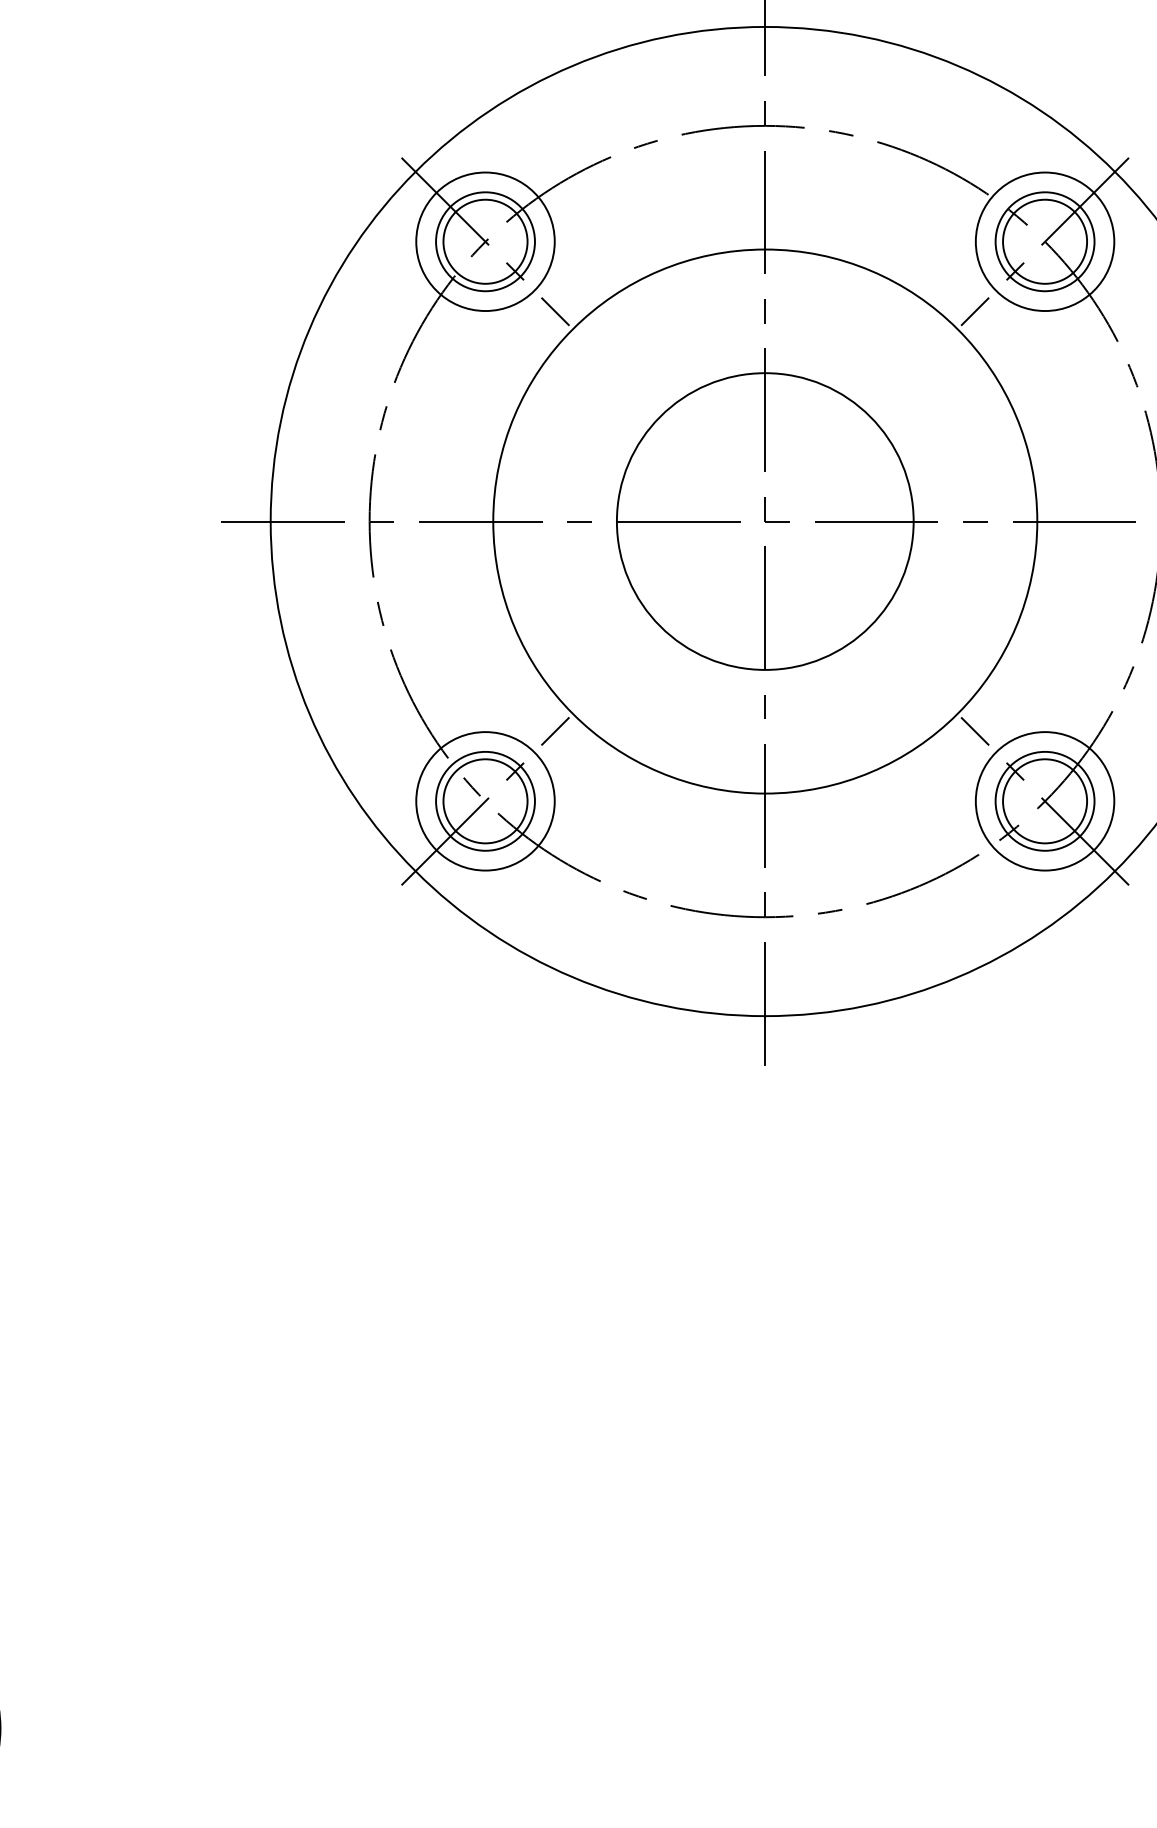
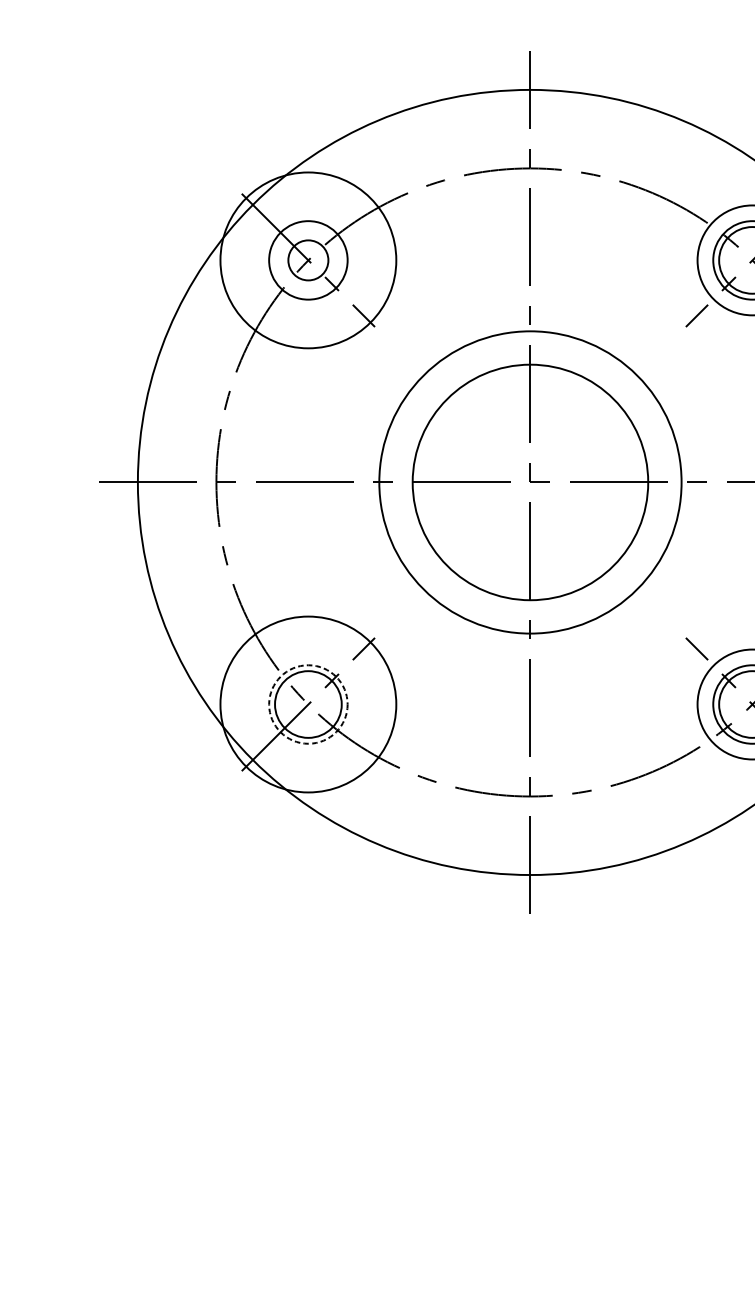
circle: (485, 241) -> (308, 260), size x0.6
circle: (485, 241) -> (308, 260), size x1.6
circle: (765, 521) -> (530, 482), size x0.7
circle: (485, 800) -> (308, 703), solid -> dashed
circle: (485, 801) -> (308, 704), size x1.6

